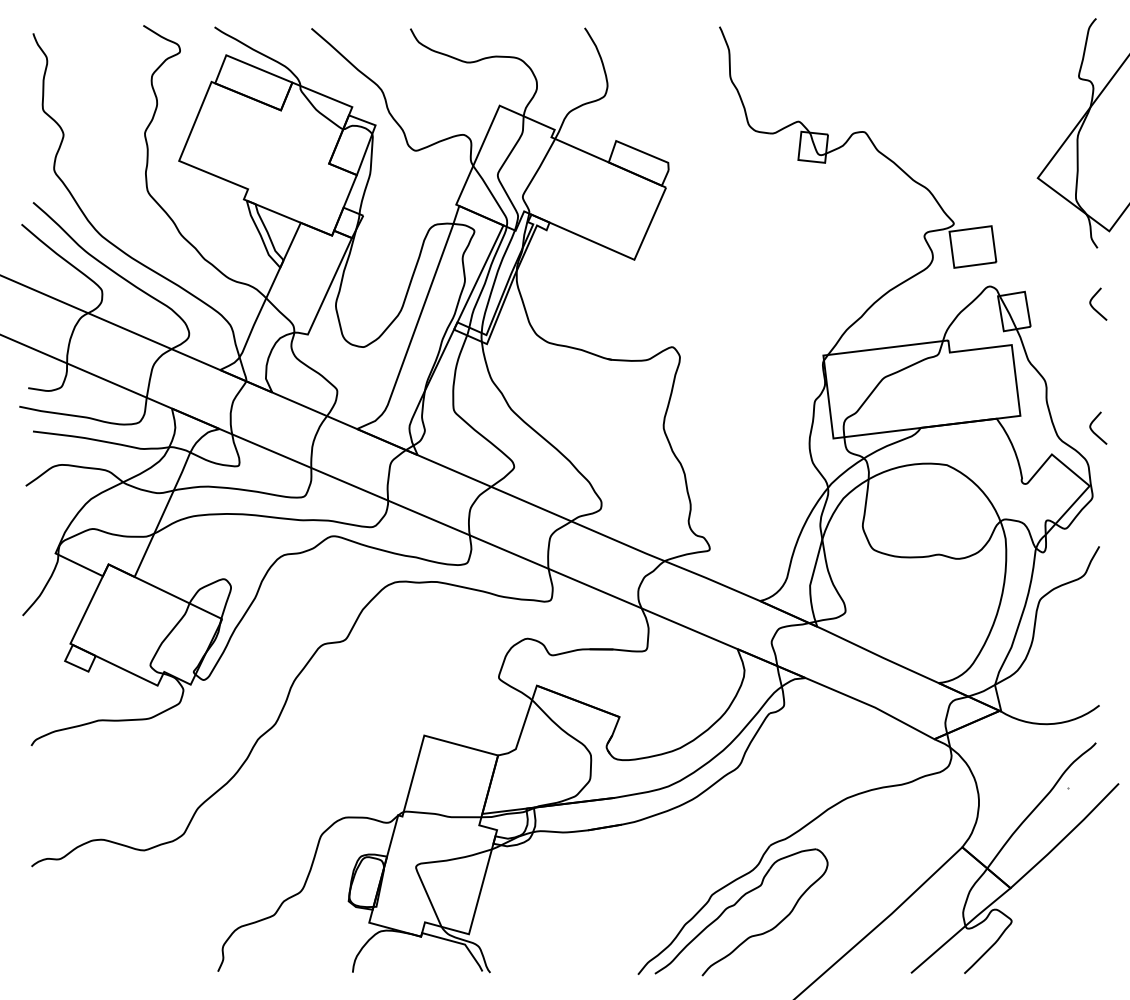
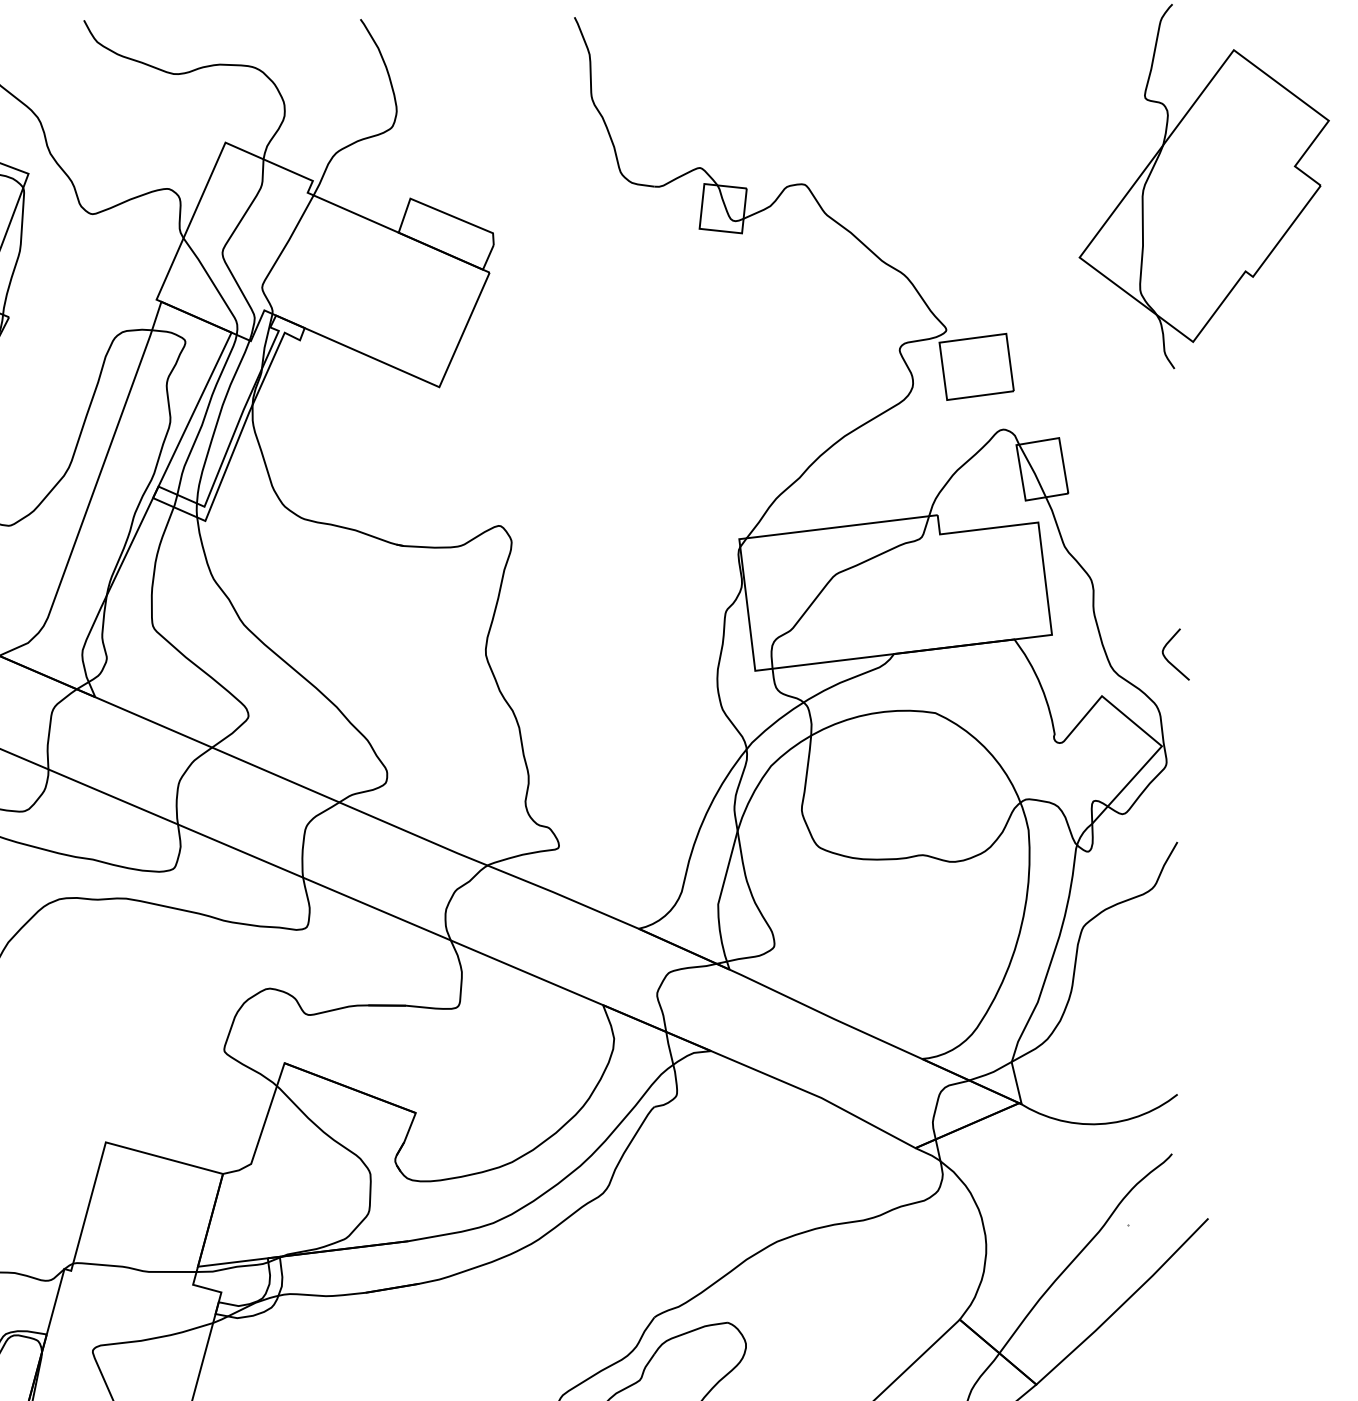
curve: (1094, 307) -> (1169, 462), removed

